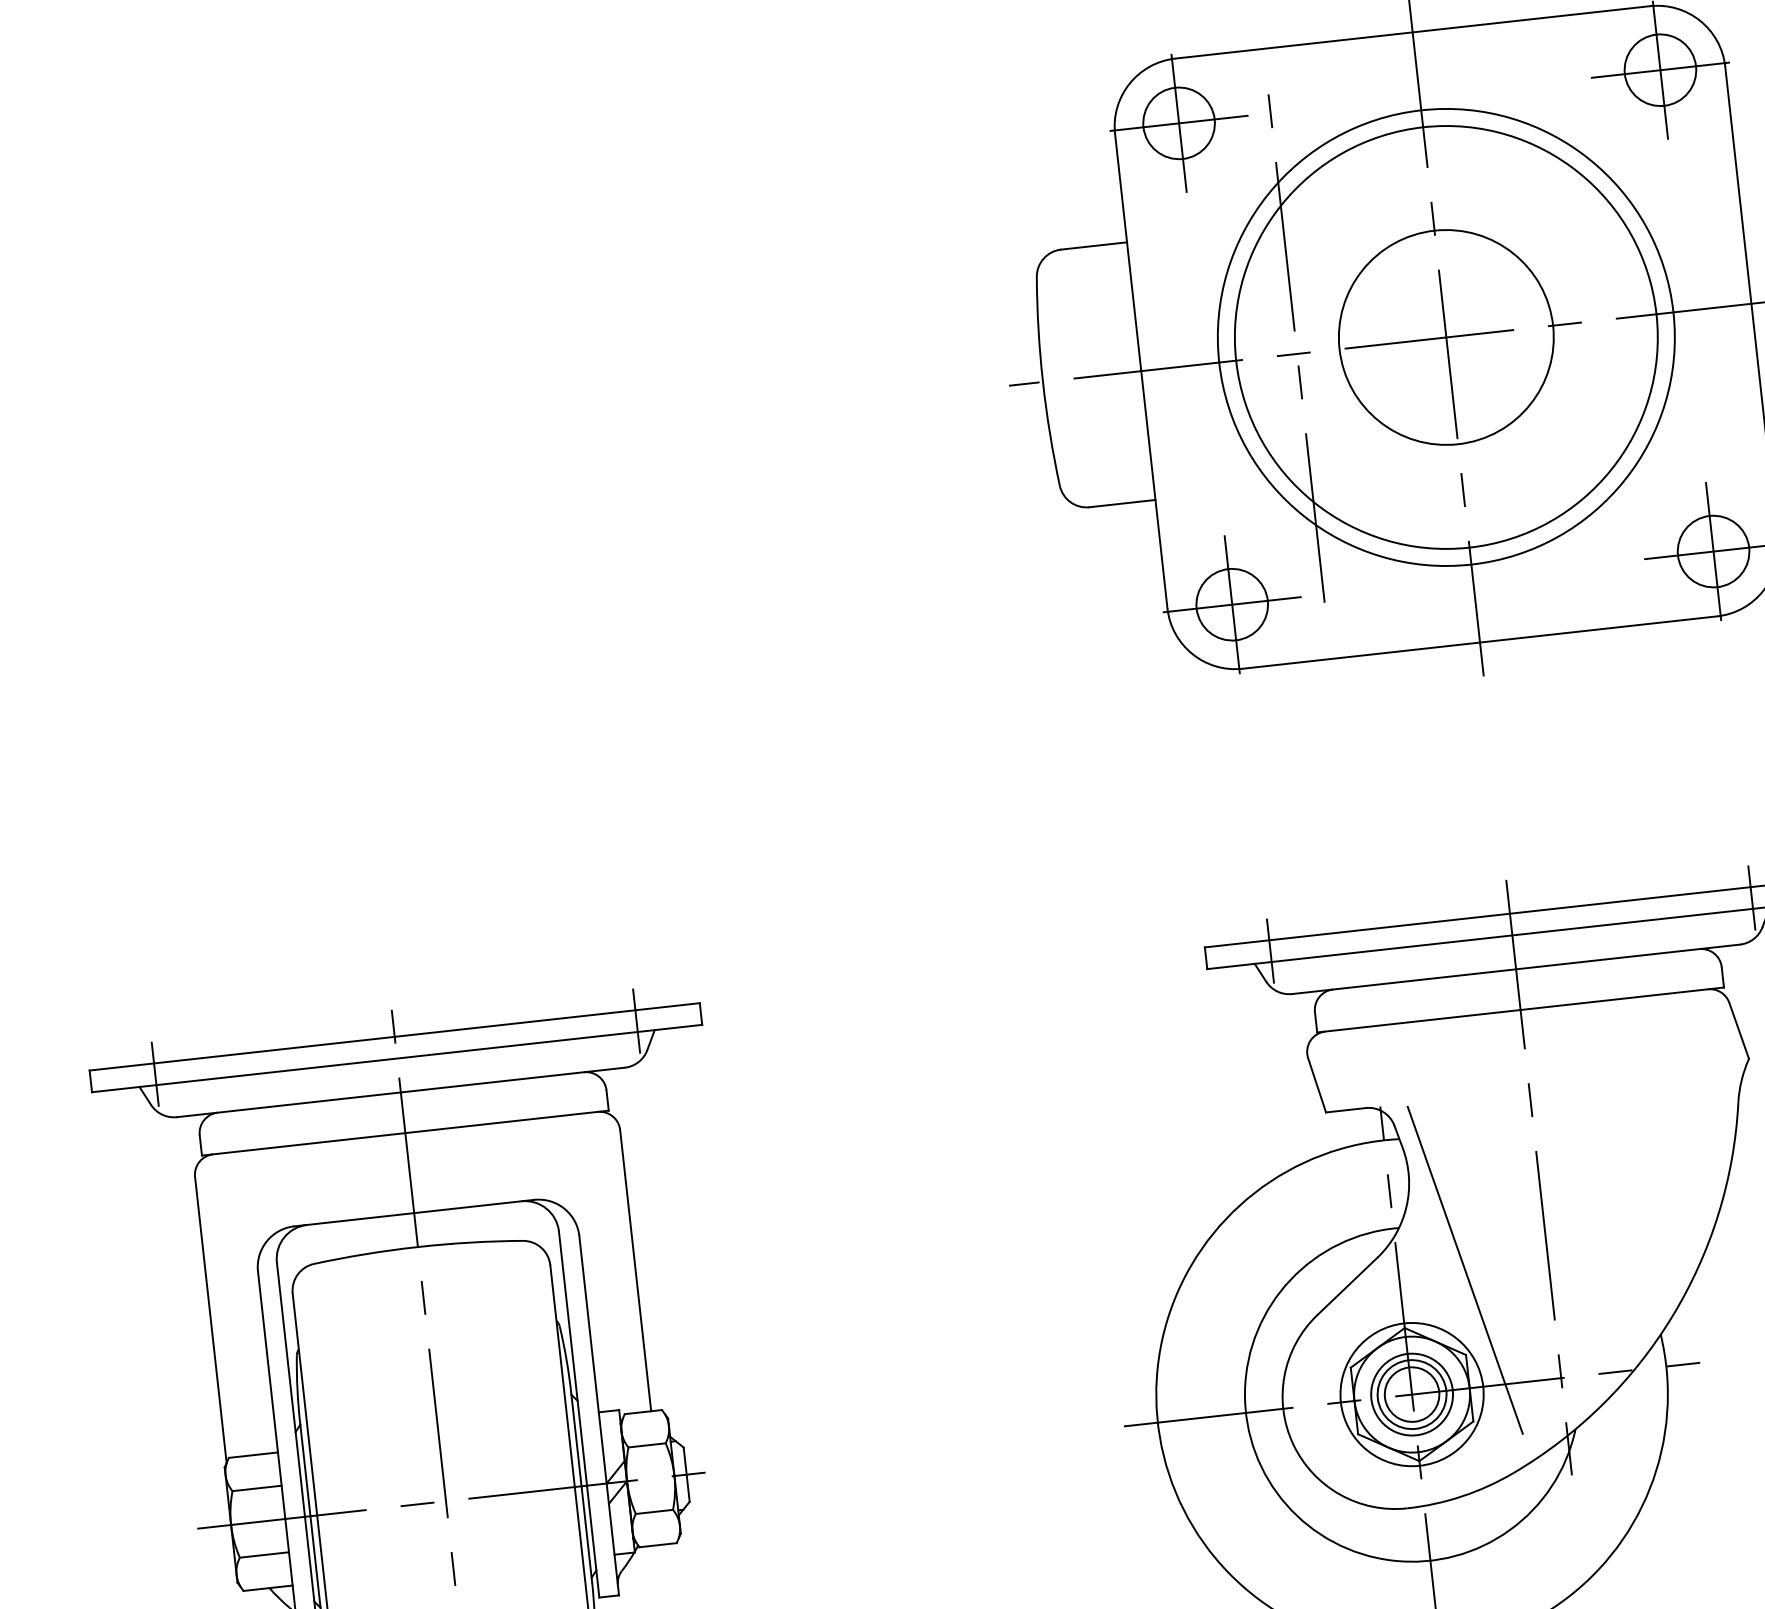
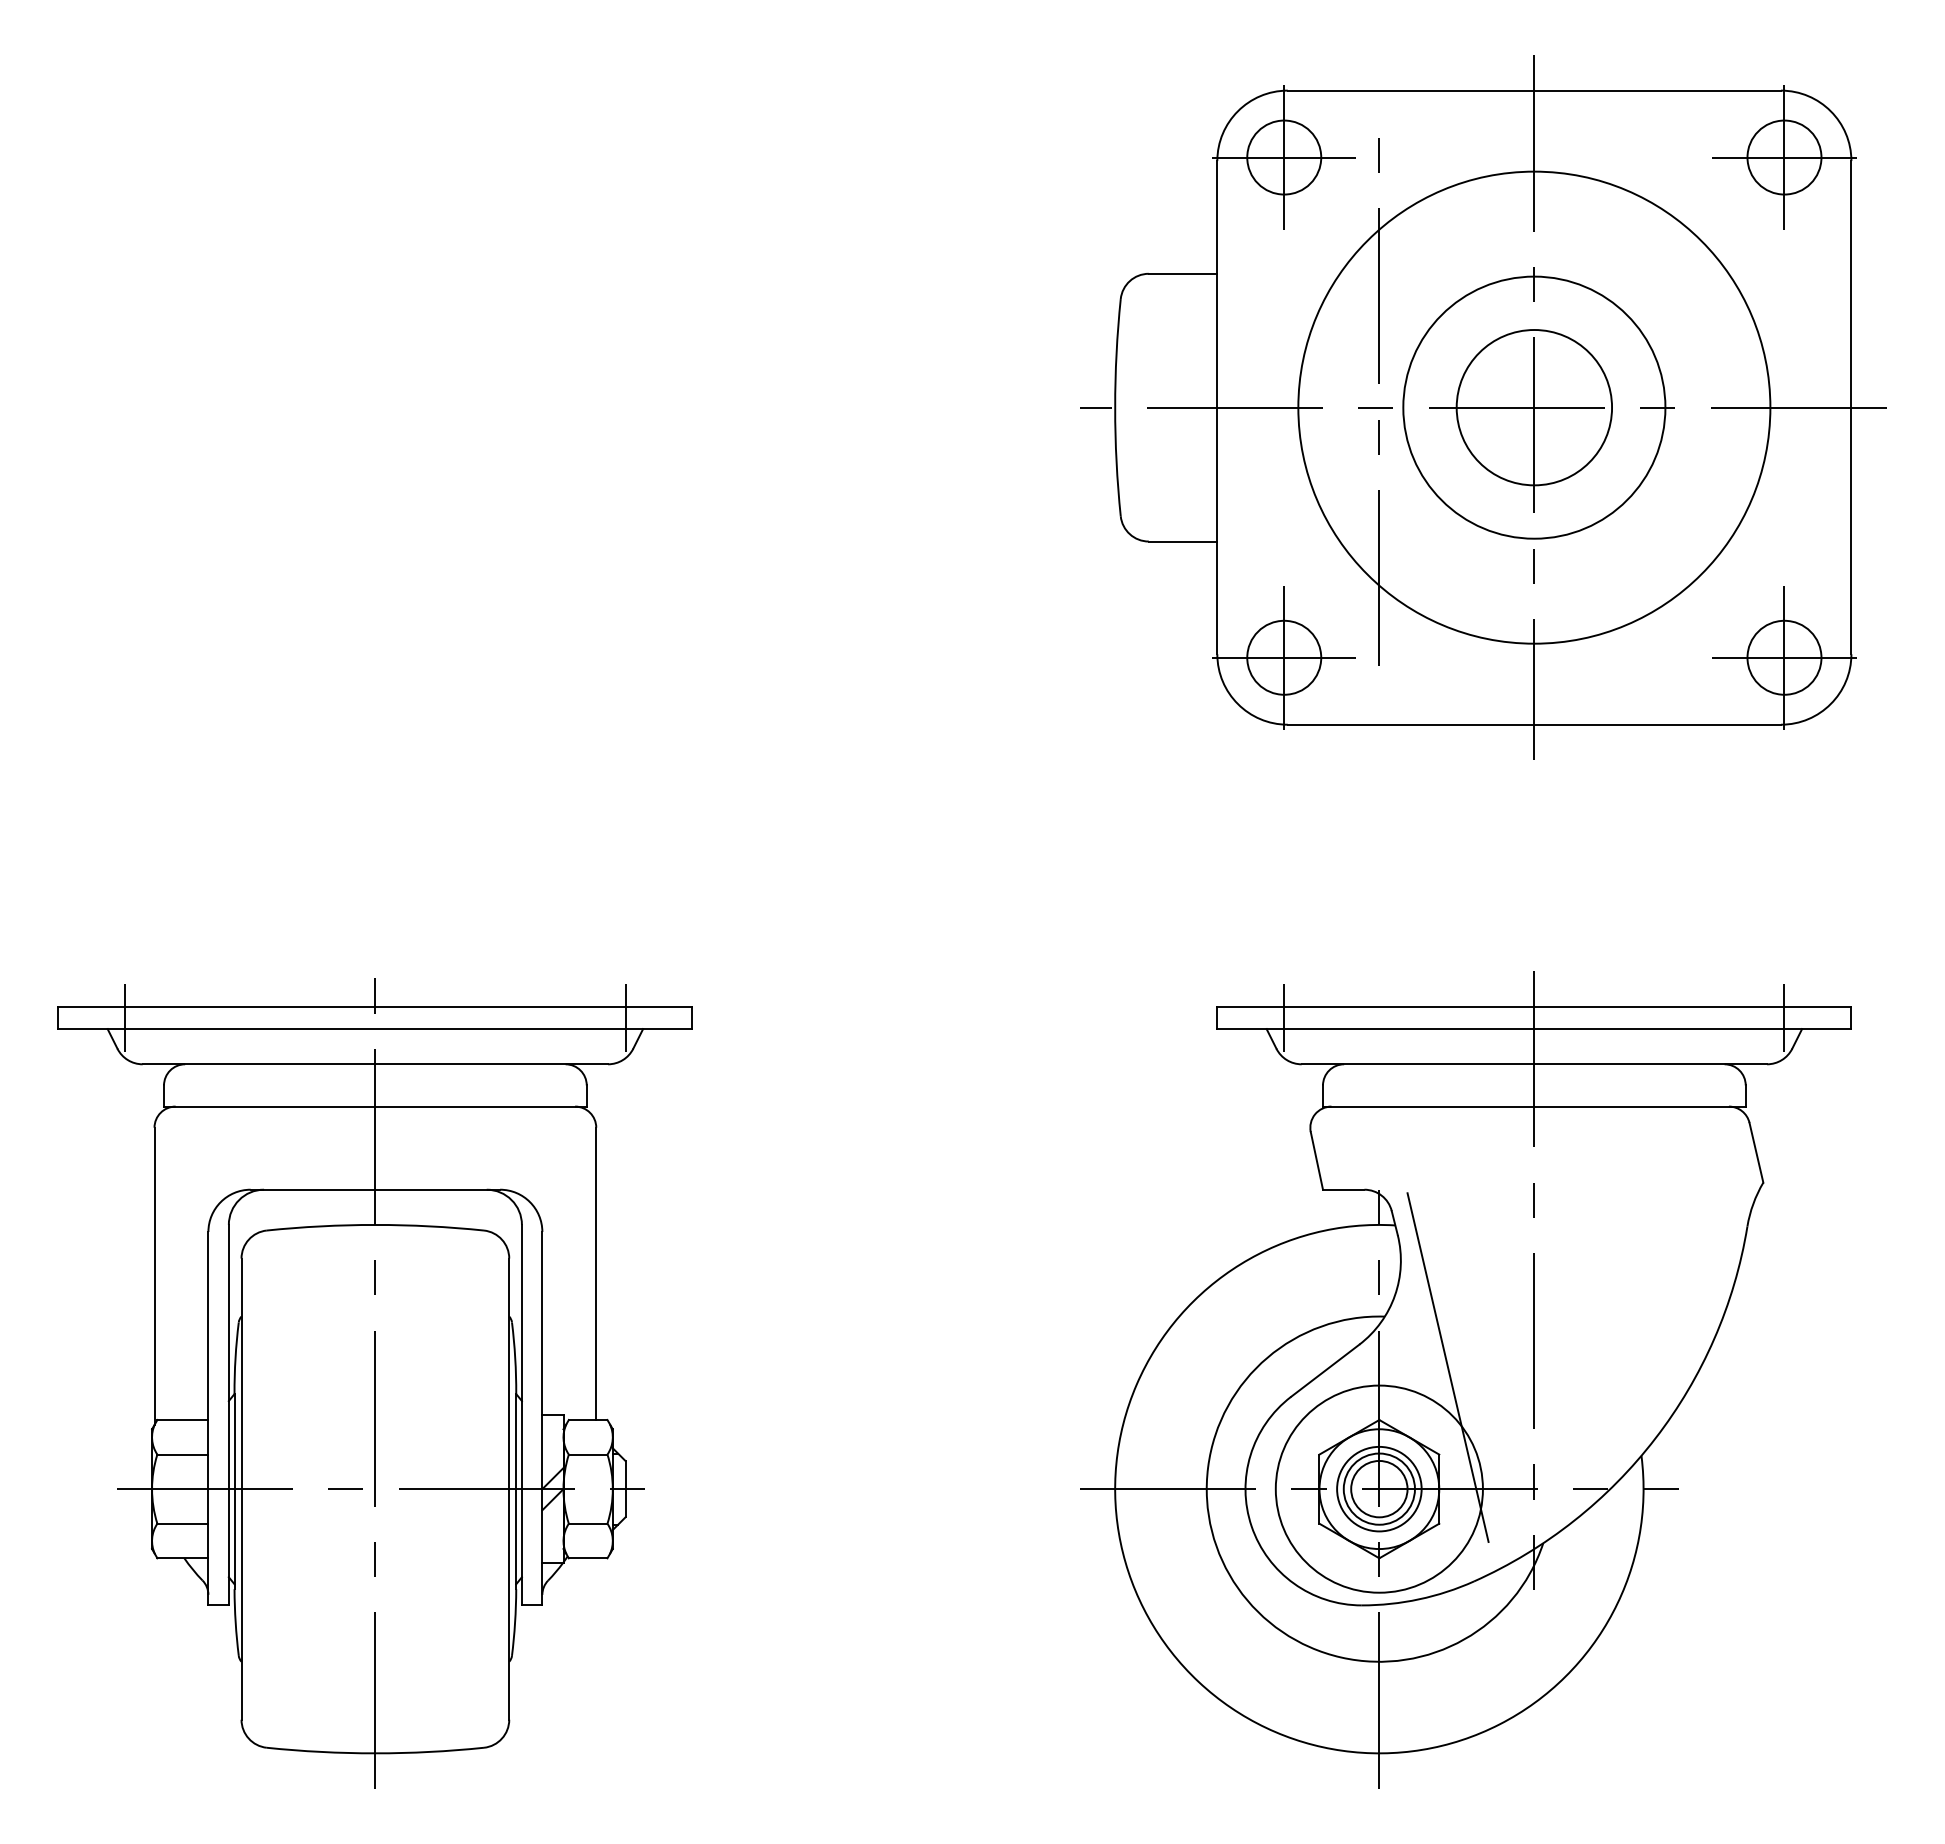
circle: (1445, 337) -> (1533, 407), size x0.6
circle: (1446, 337) -> (1534, 407), size x0.7
circle: (1412, 1394) -> (1379, 1489), size x1.4

